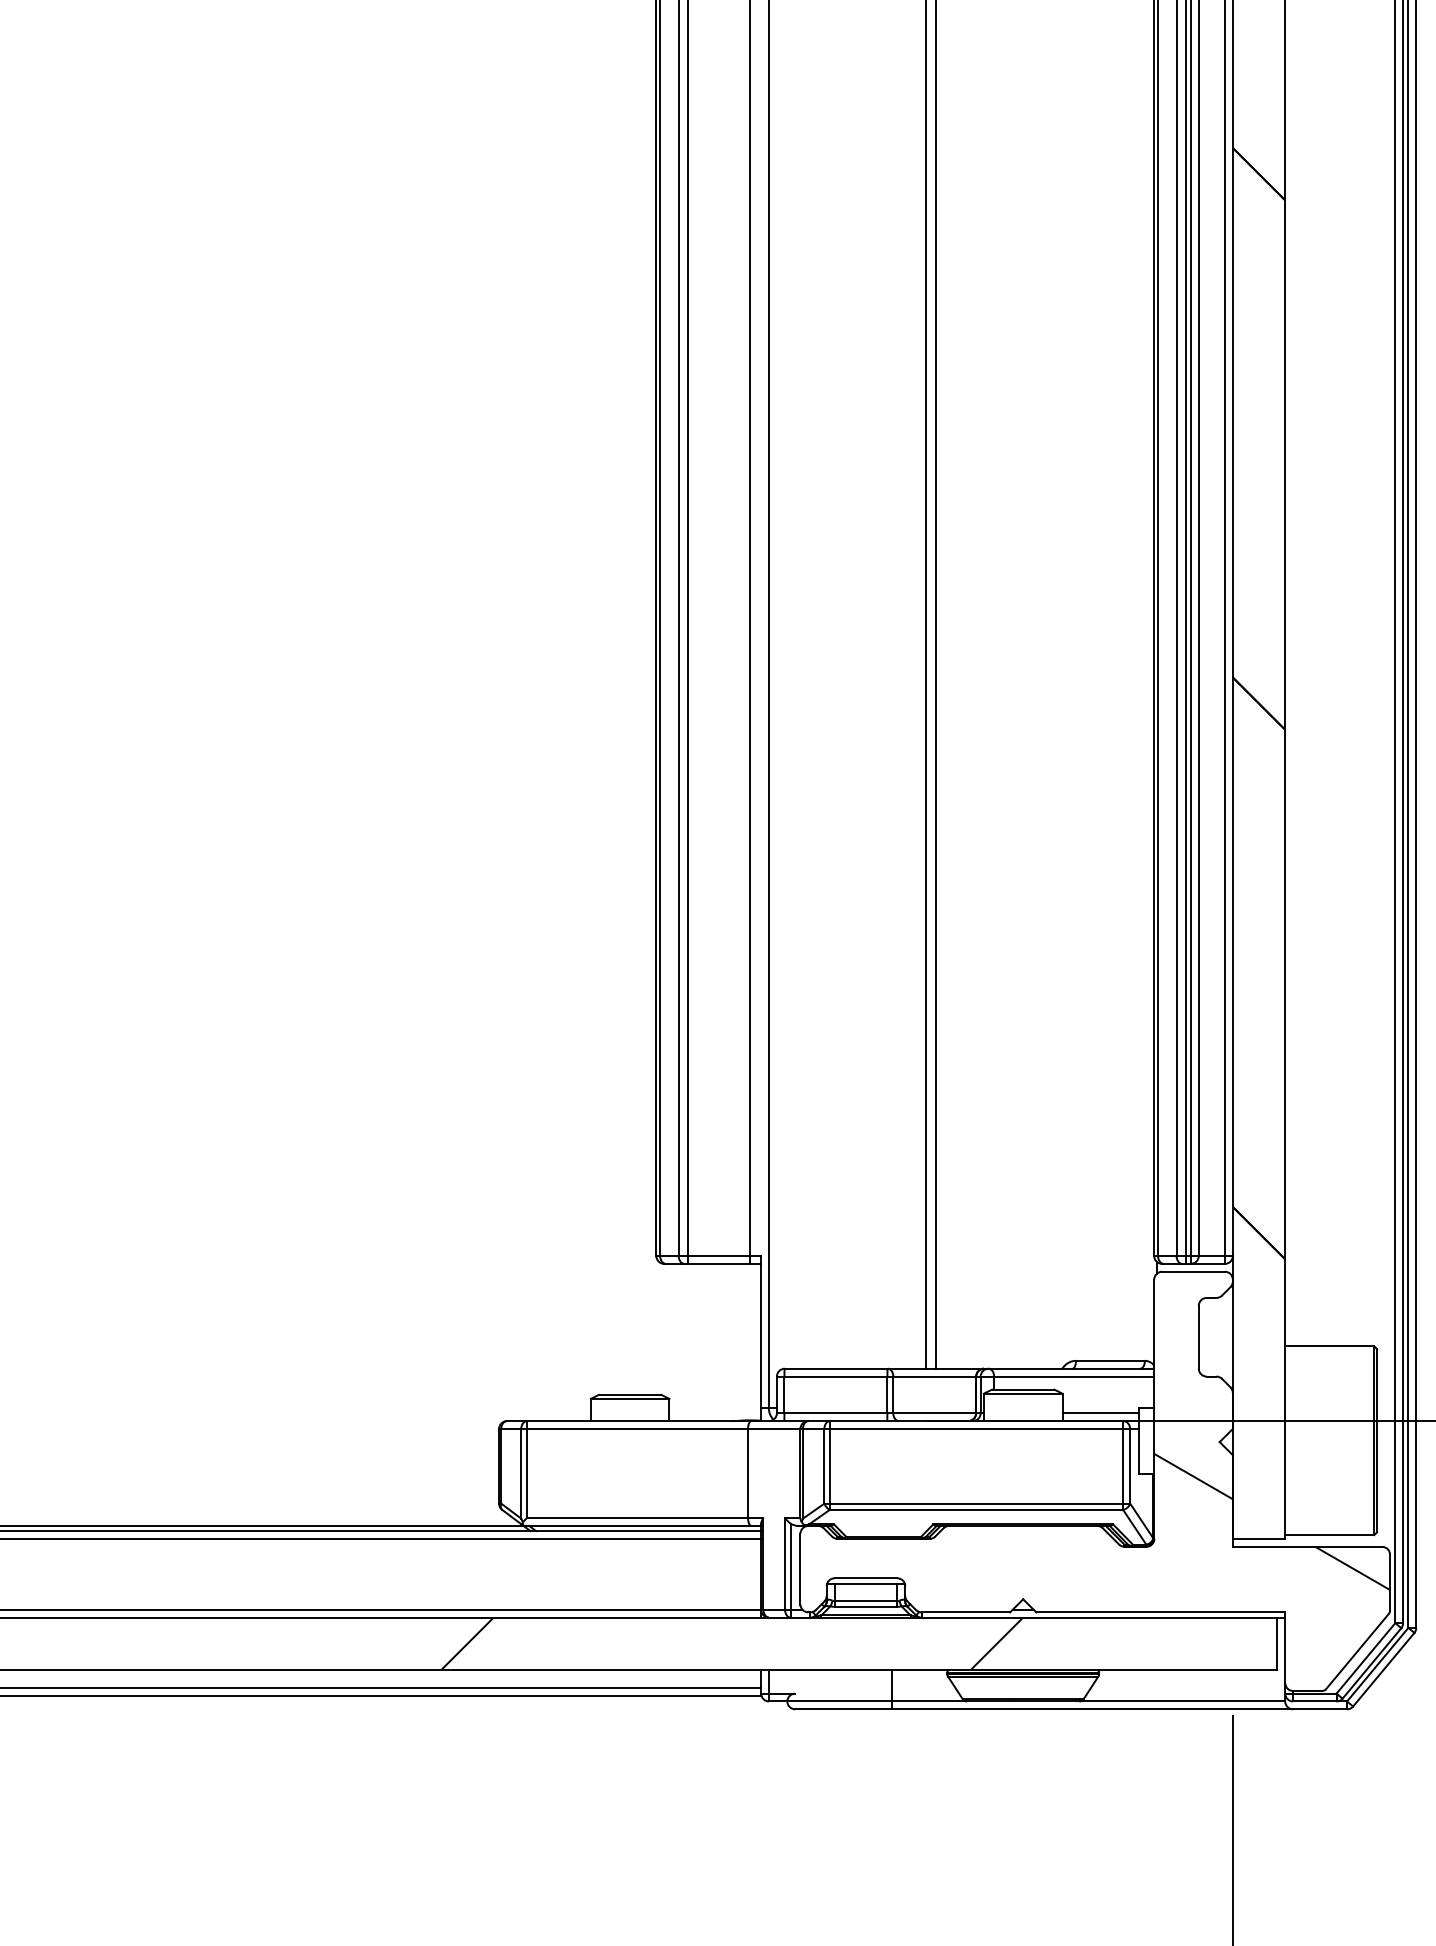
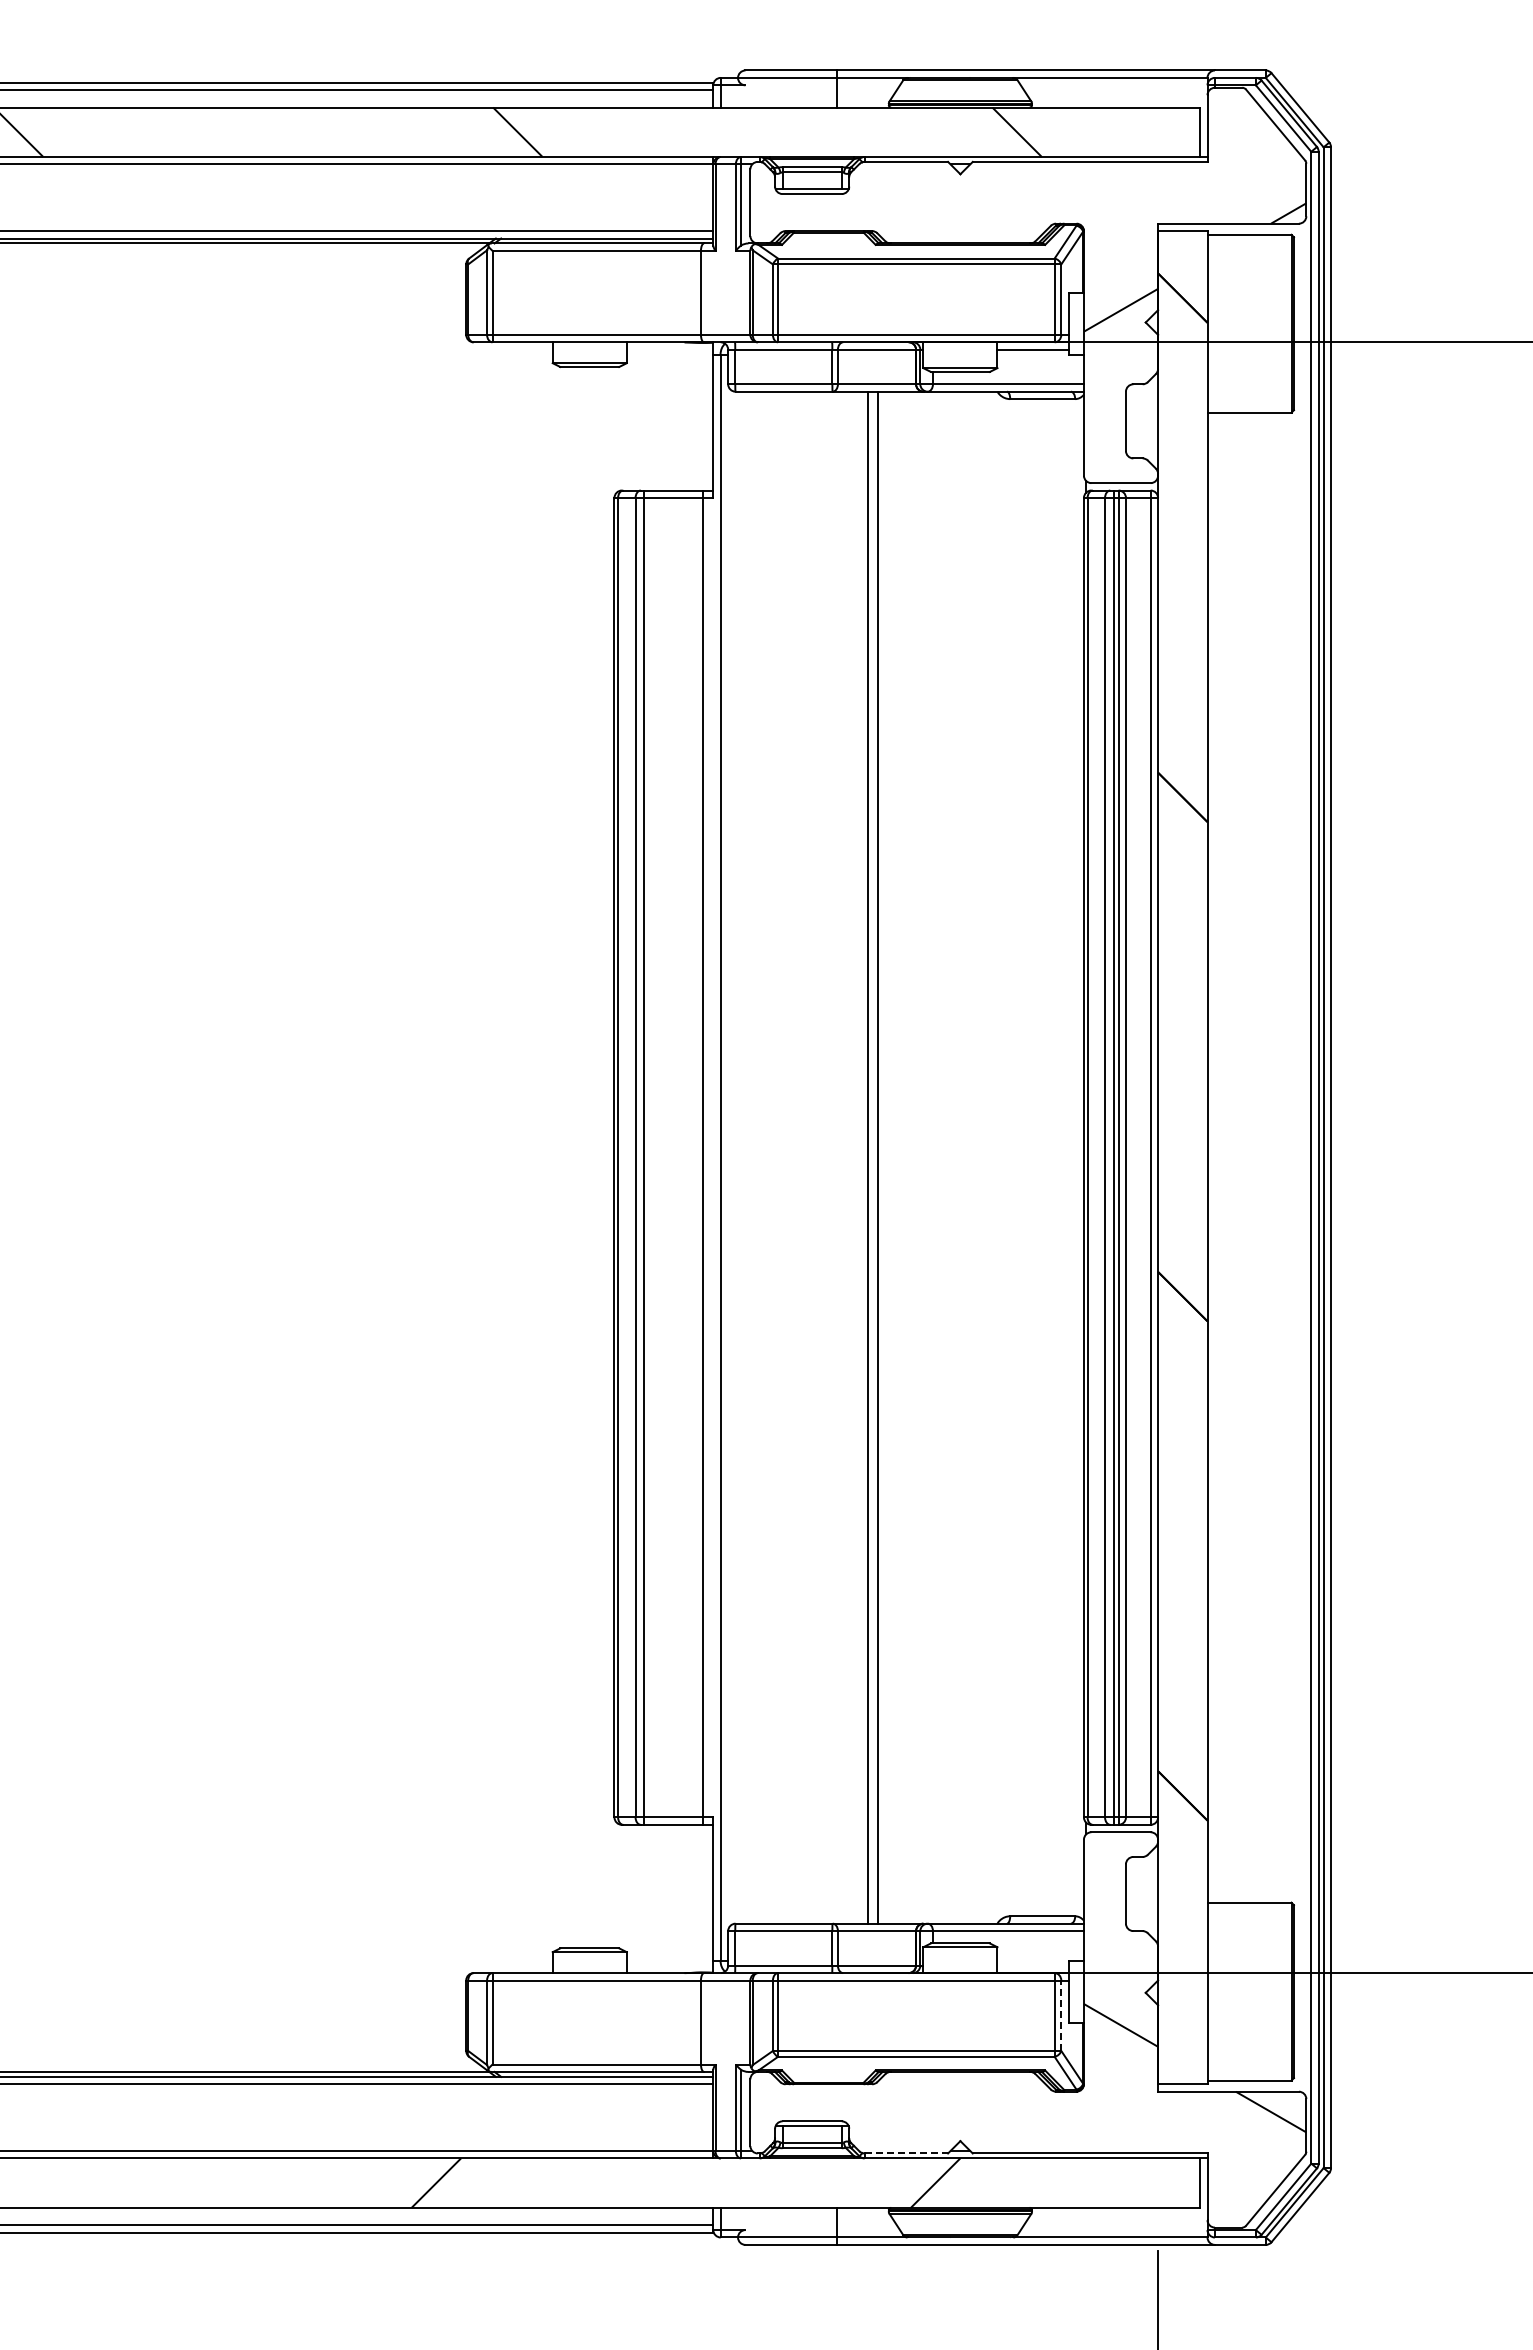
line: (1100, 1413) -> (1033, 1965), removed
line: (1130, 1466) -> (1061, 2015), solid -> dashed
line: (966, 1612) -> (906, 2153), solid -> dashed

